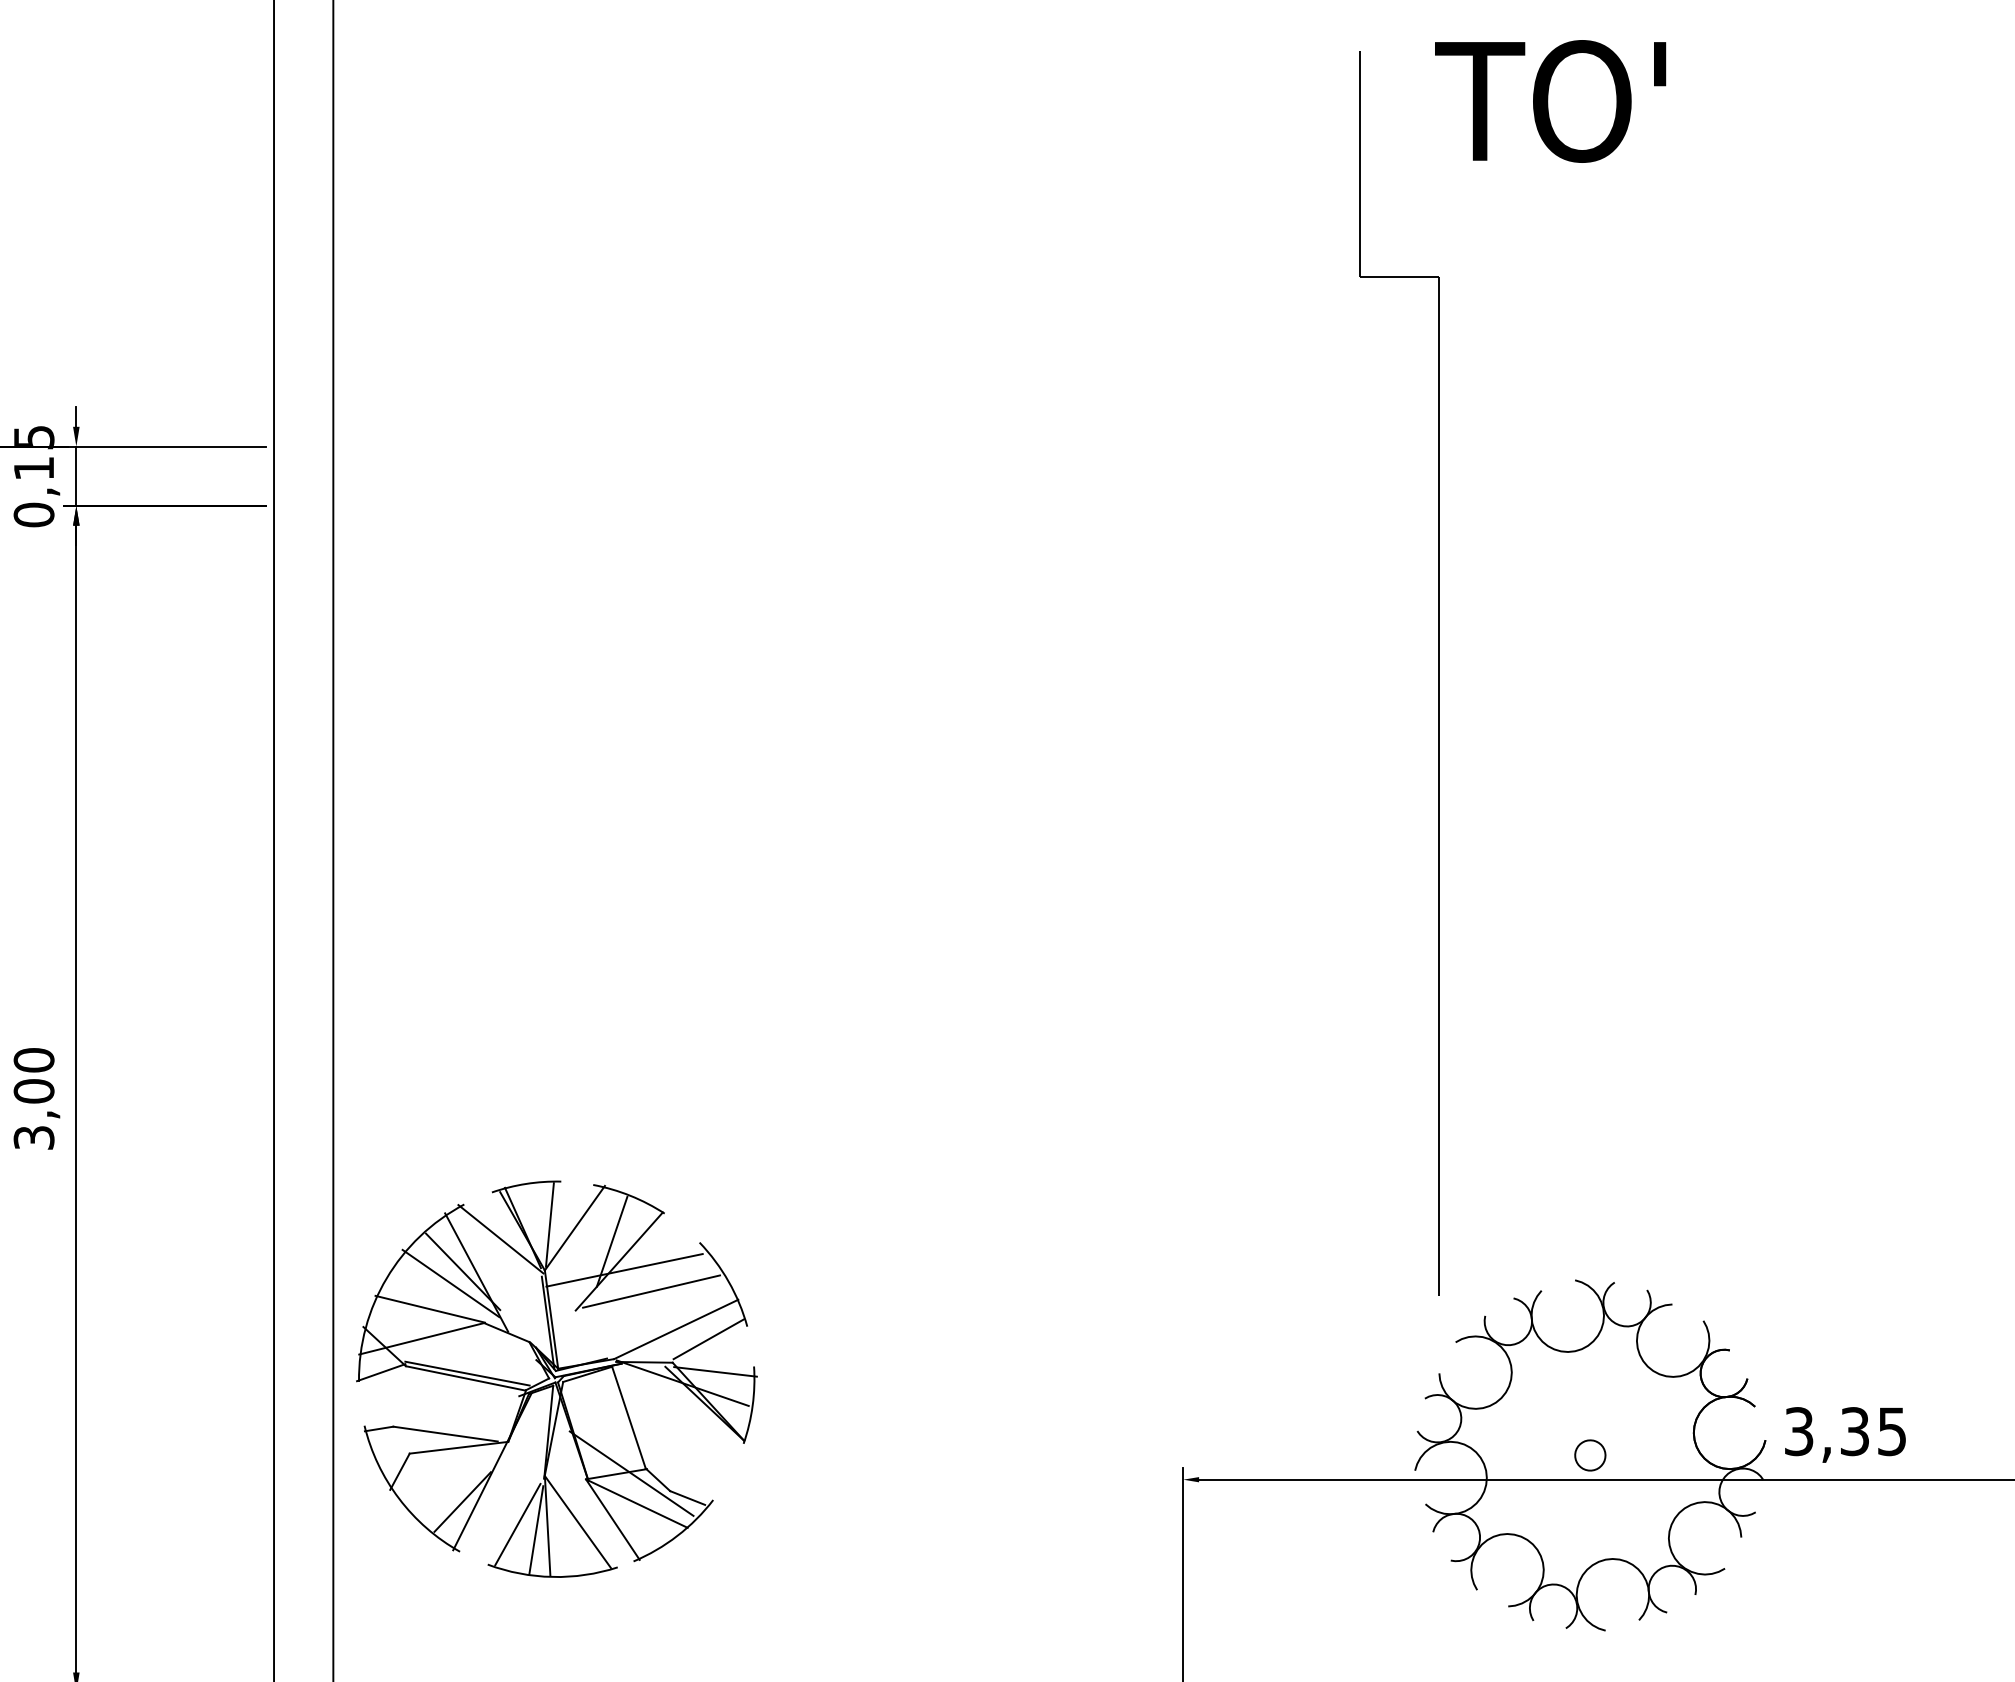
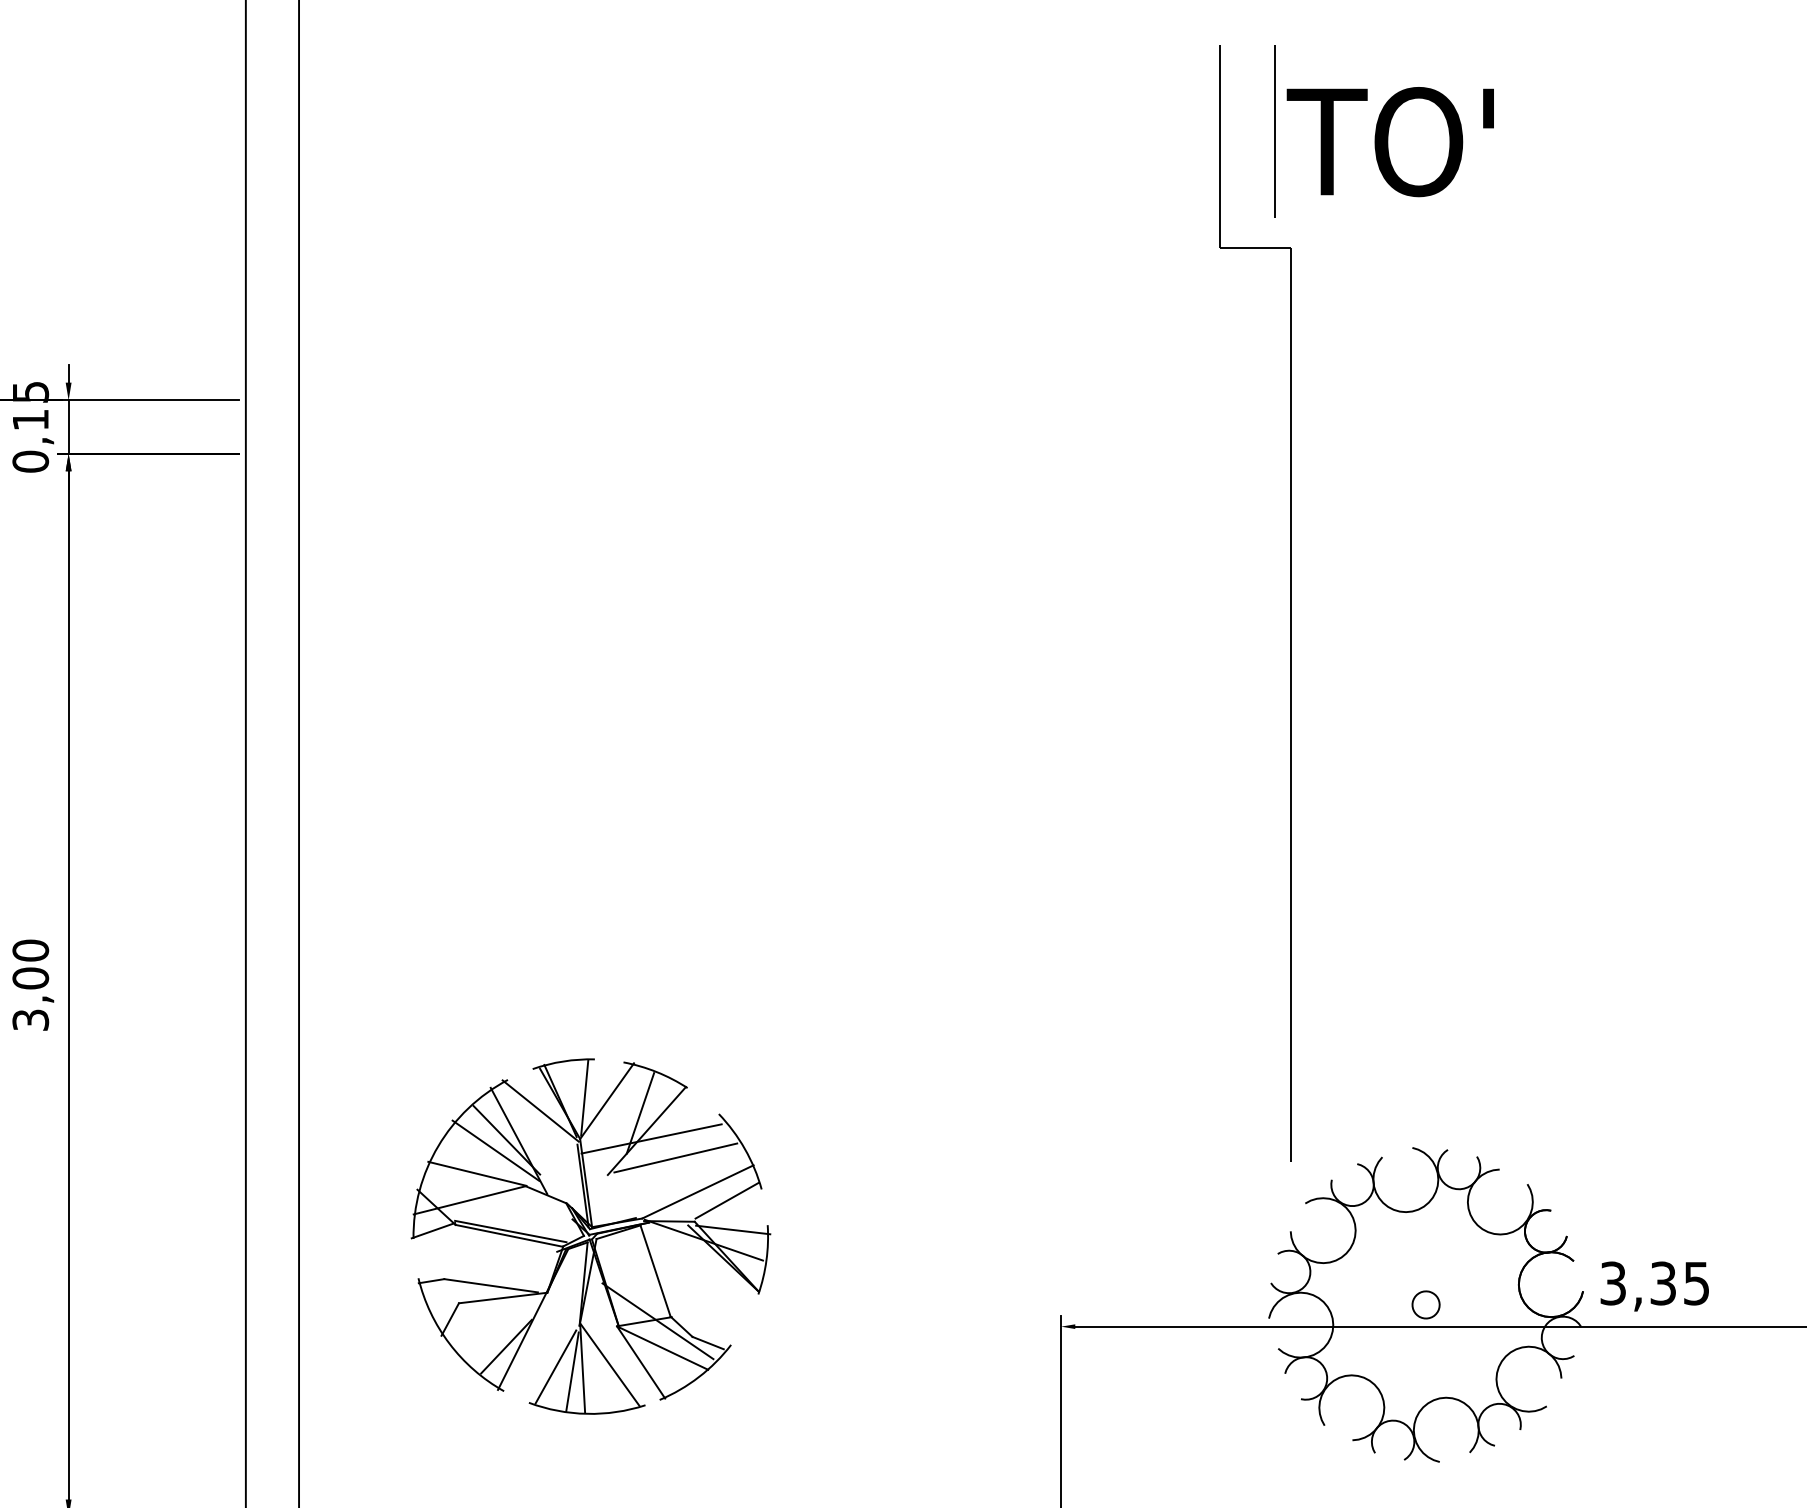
text: (1550, 101) -> (1390, 142), moved
line: (1421, 146) -> (1274, 131), added
part: (556, 1378) -> (590, 1235), moved

